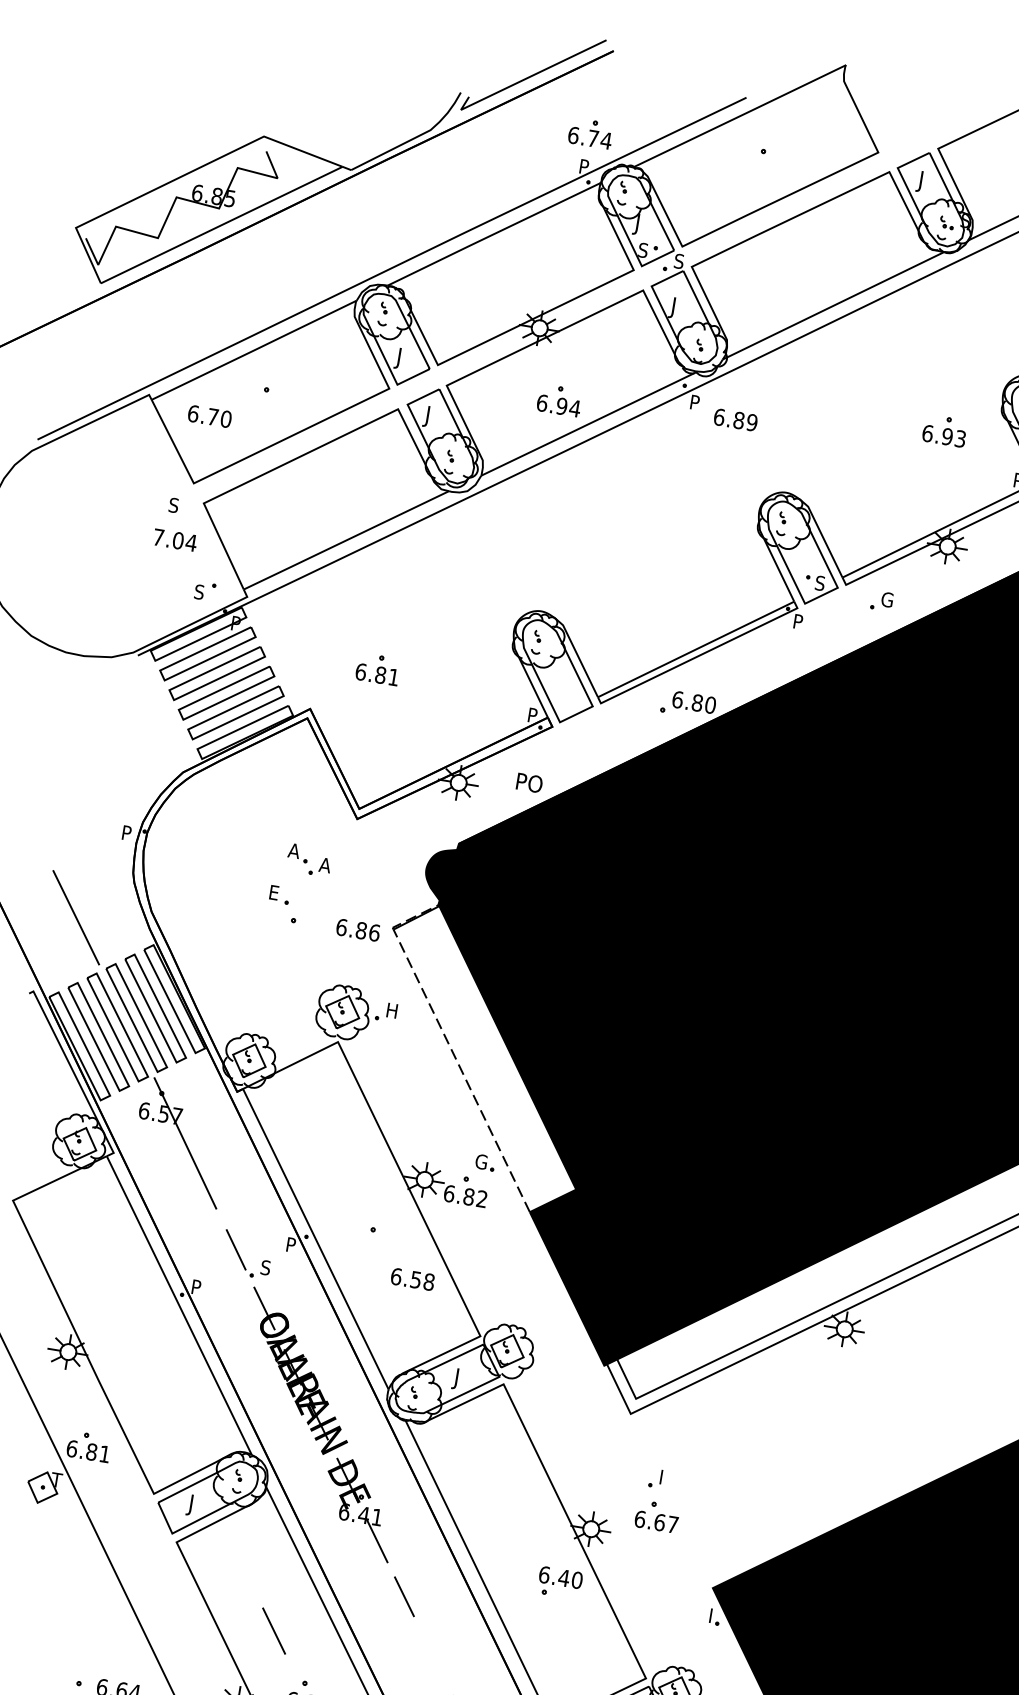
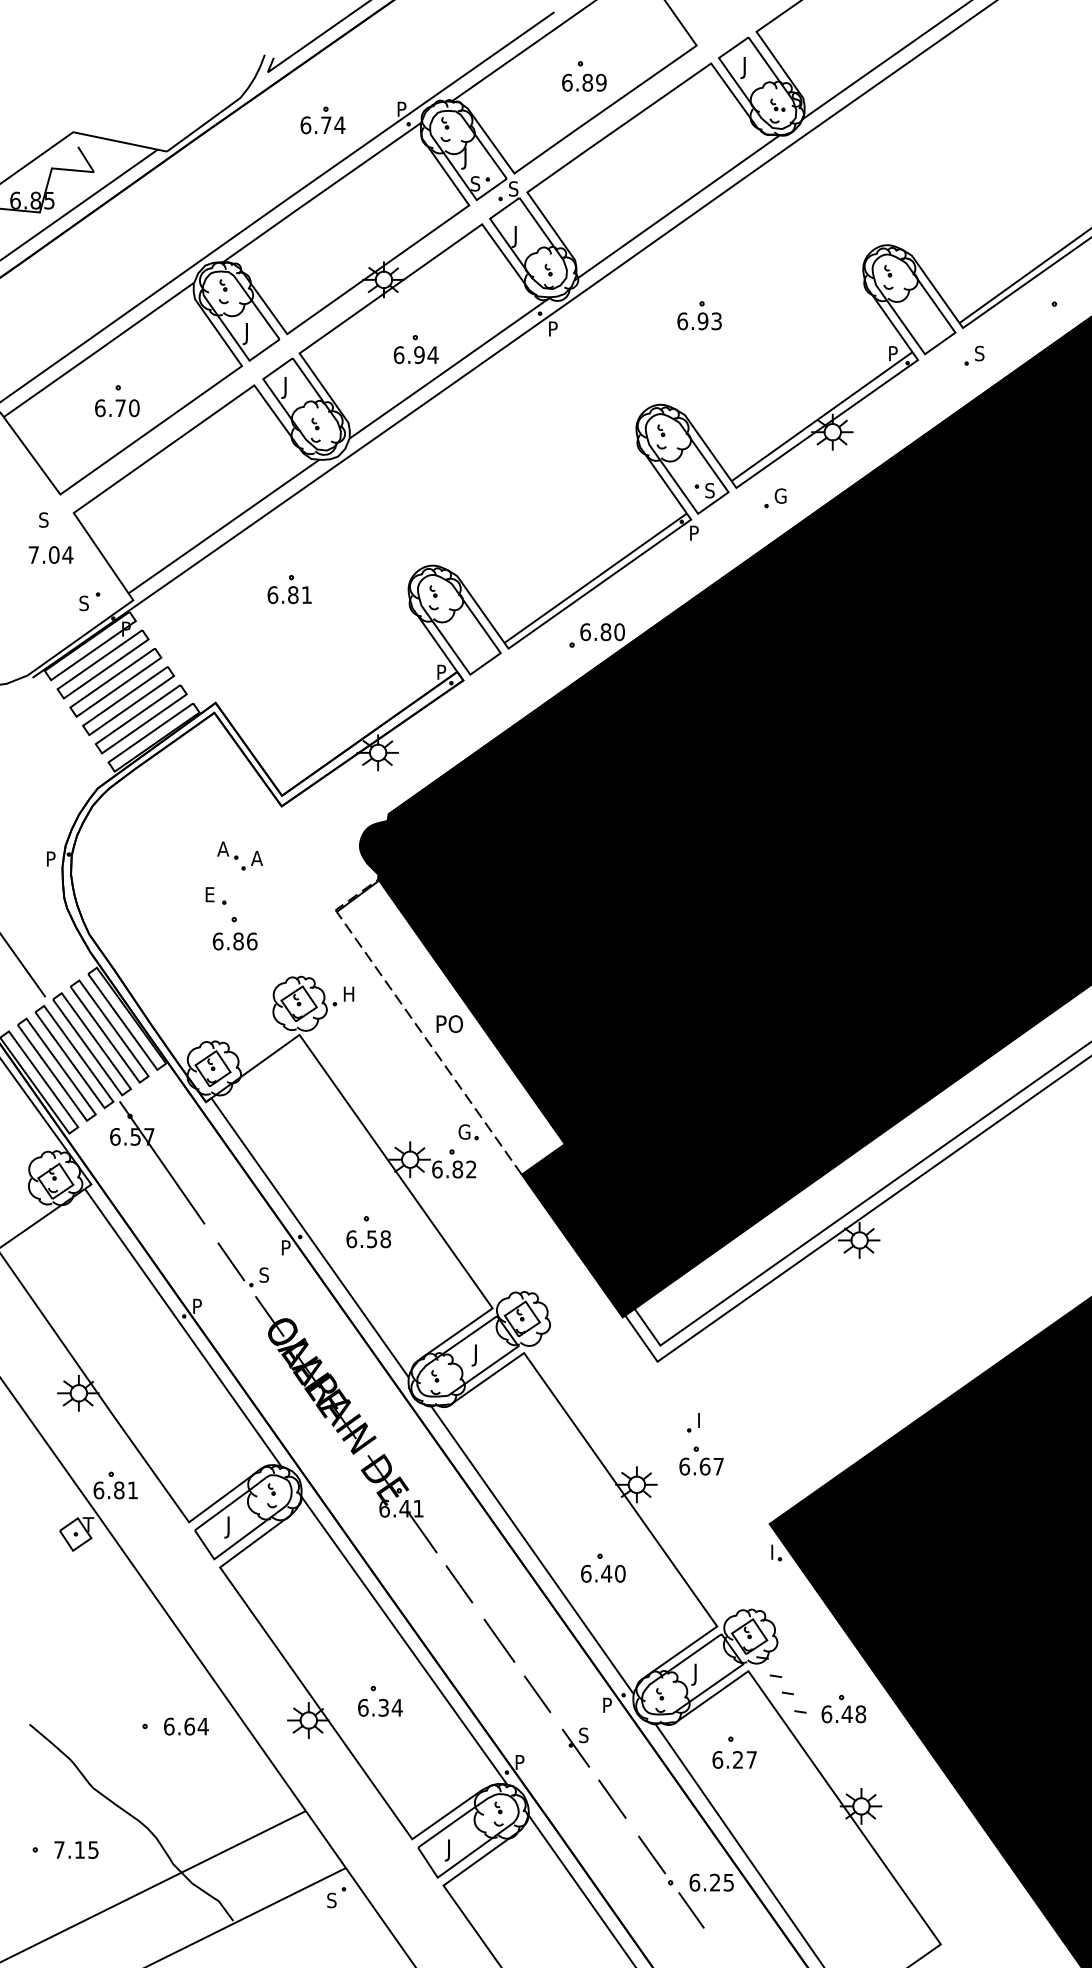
part: (590, 133) -> (322, 120), moved
text: (209, 416) -> (117, 408), moved
text: (735, 419) -> (584, 82), moved
part: (944, 430) -> (699, 315), moved
part: (377, 669) -> (289, 589), moved
text: (529, 783) -> (449, 1024), moved
text: (357, 930) -> (234, 941), moved
text: (412, 1279) -> (368, 1239), moved
text: (561, 1577) -> (603, 1573), moved
line: (274, 1630) -> (499, 1640), moved

